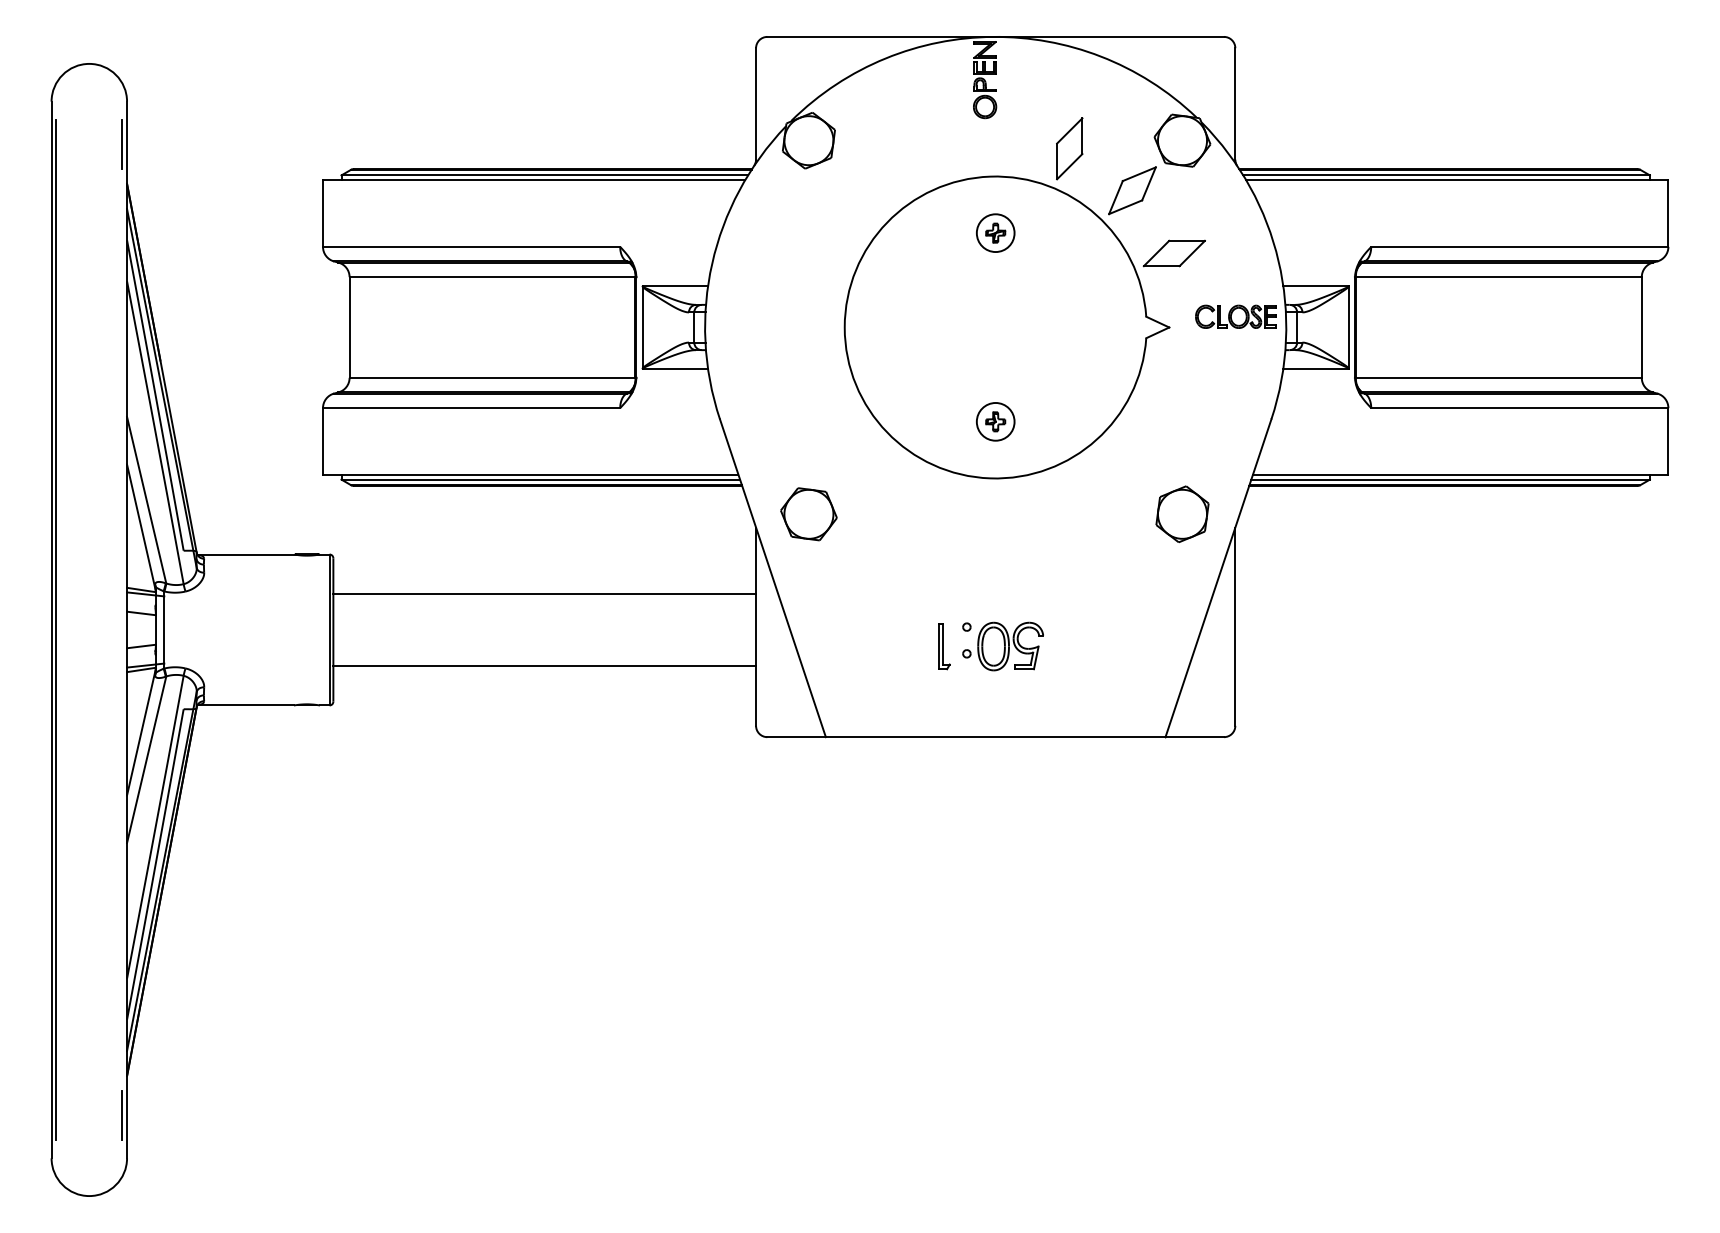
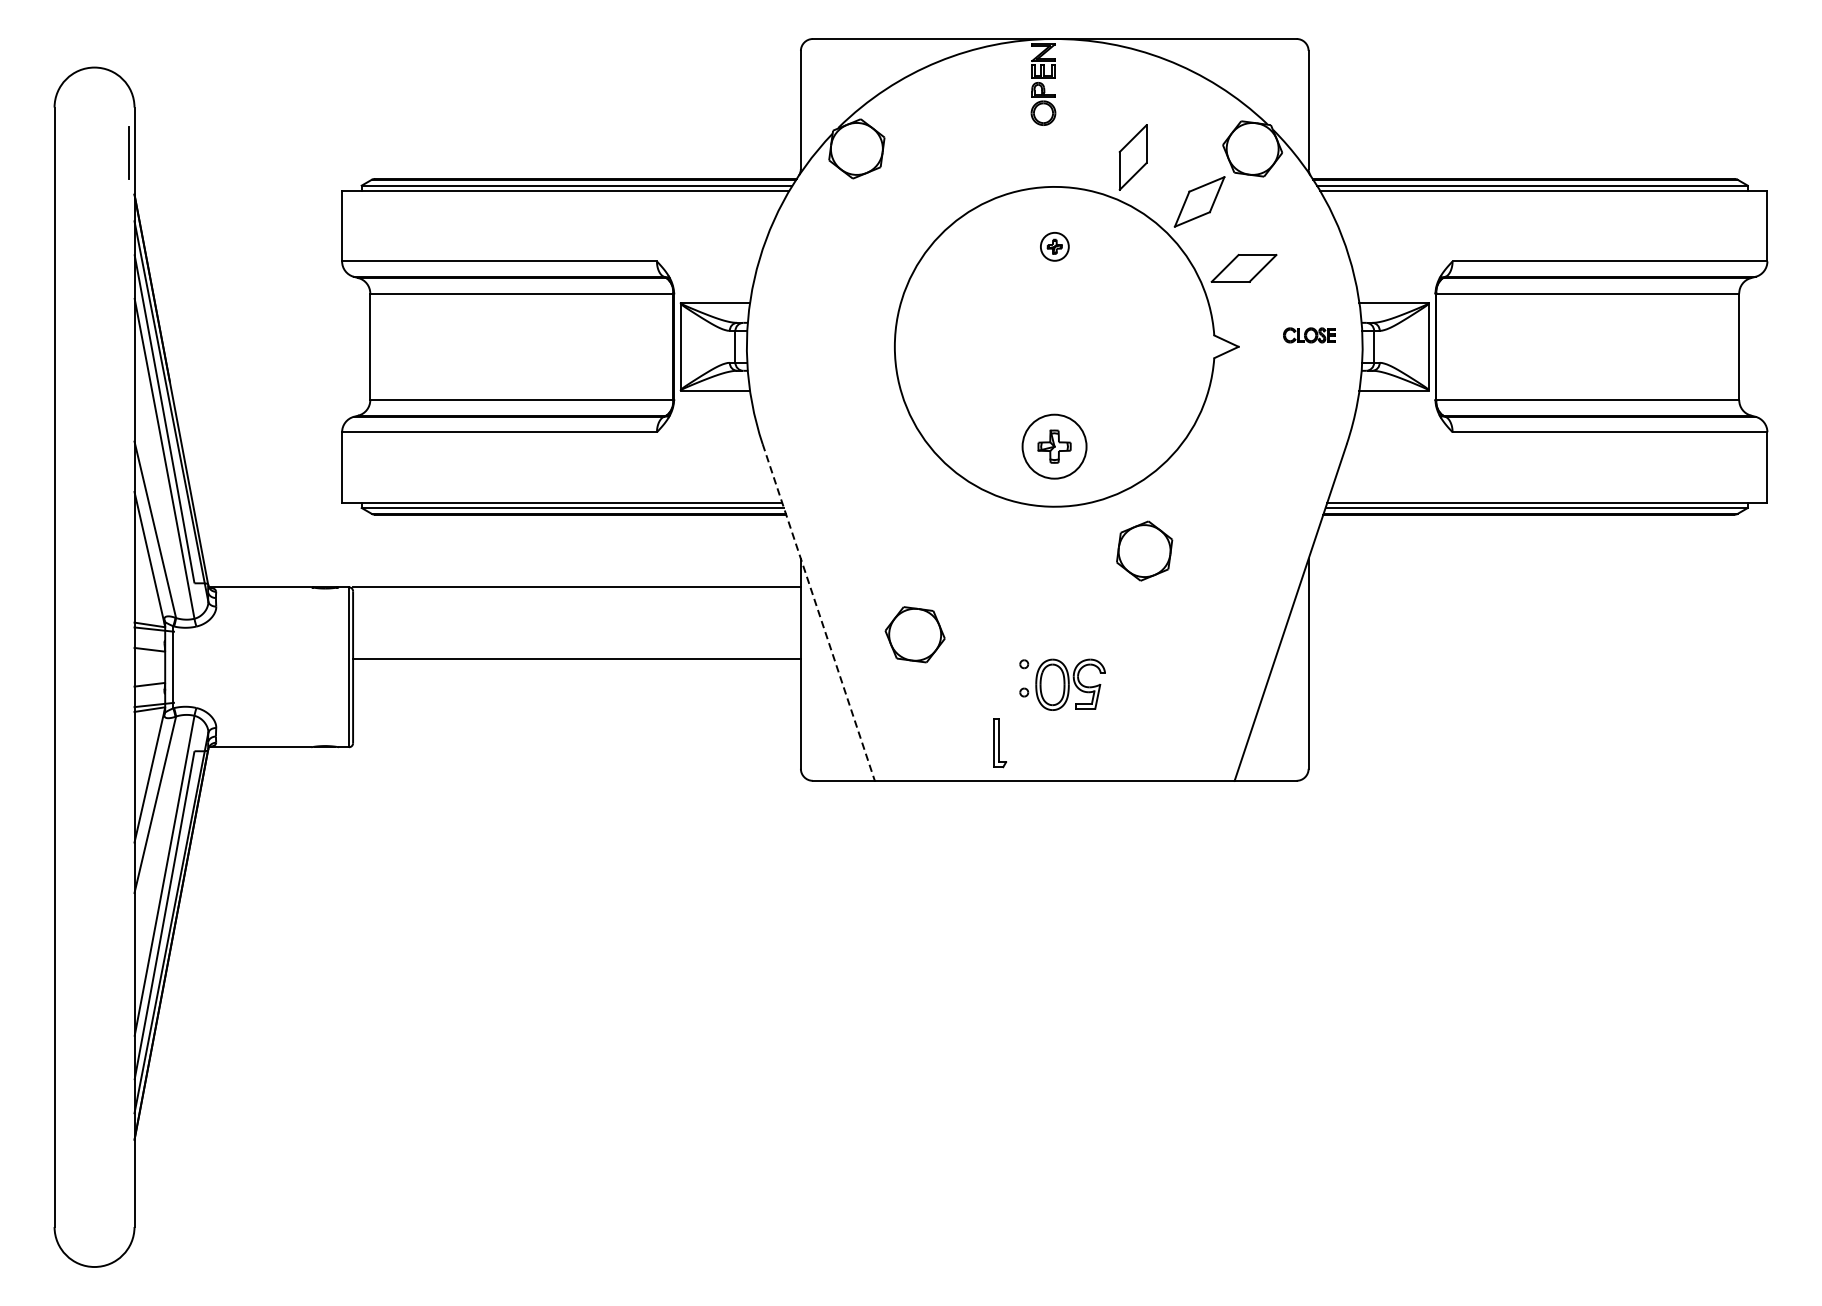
part: (995, 232) -> (1054, 246), size x0.7
part: (1235, 316) -> (1308, 335), size x0.6
part: (995, 421) -> (1054, 446), size x1.6
part: (1182, 513) -> (1144, 550), moved
part: (808, 514) -> (914, 634), moved
line: (773, 578) -> (819, 612), solid -> dashed
line: (544, 594) -> (576, 587), moved
line: (56, 629) -> (59, 666), removed
part: (944, 646) -> (1000, 743), moved
line: (544, 665) -> (576, 658), moved
line: (122, 1115) -> (129, 1181), removed

